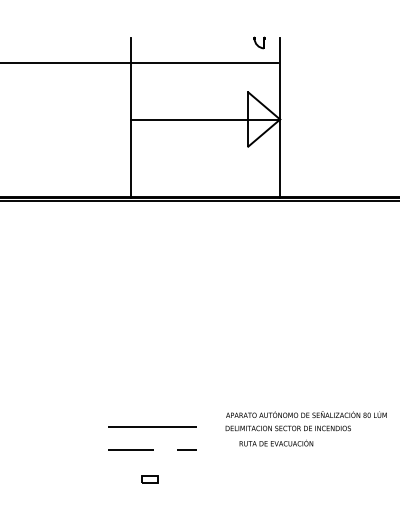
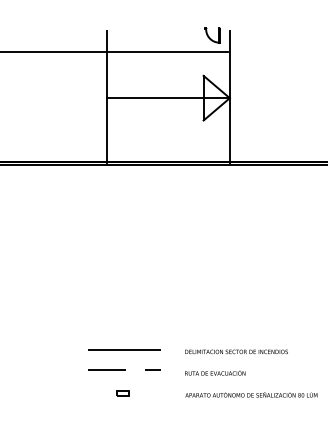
part: (259, 42) -> (212, 34), size x1.67
text: (306, 414) -> (251, 394), moved
text: (276, 442) -> (215, 372), moved

